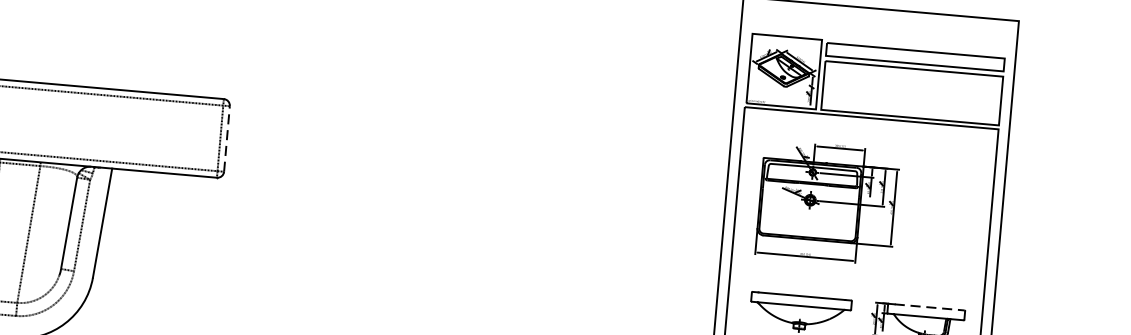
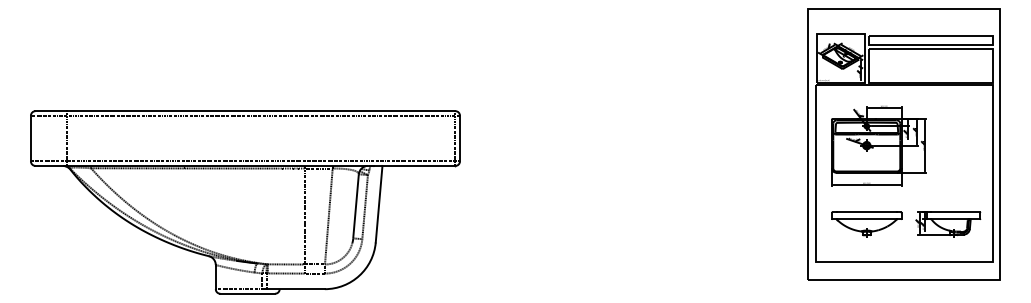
line: (226, 138) -> (459, 138), dashed -> solid
line: (930, 307) -> (956, 212), dashed -> solid

